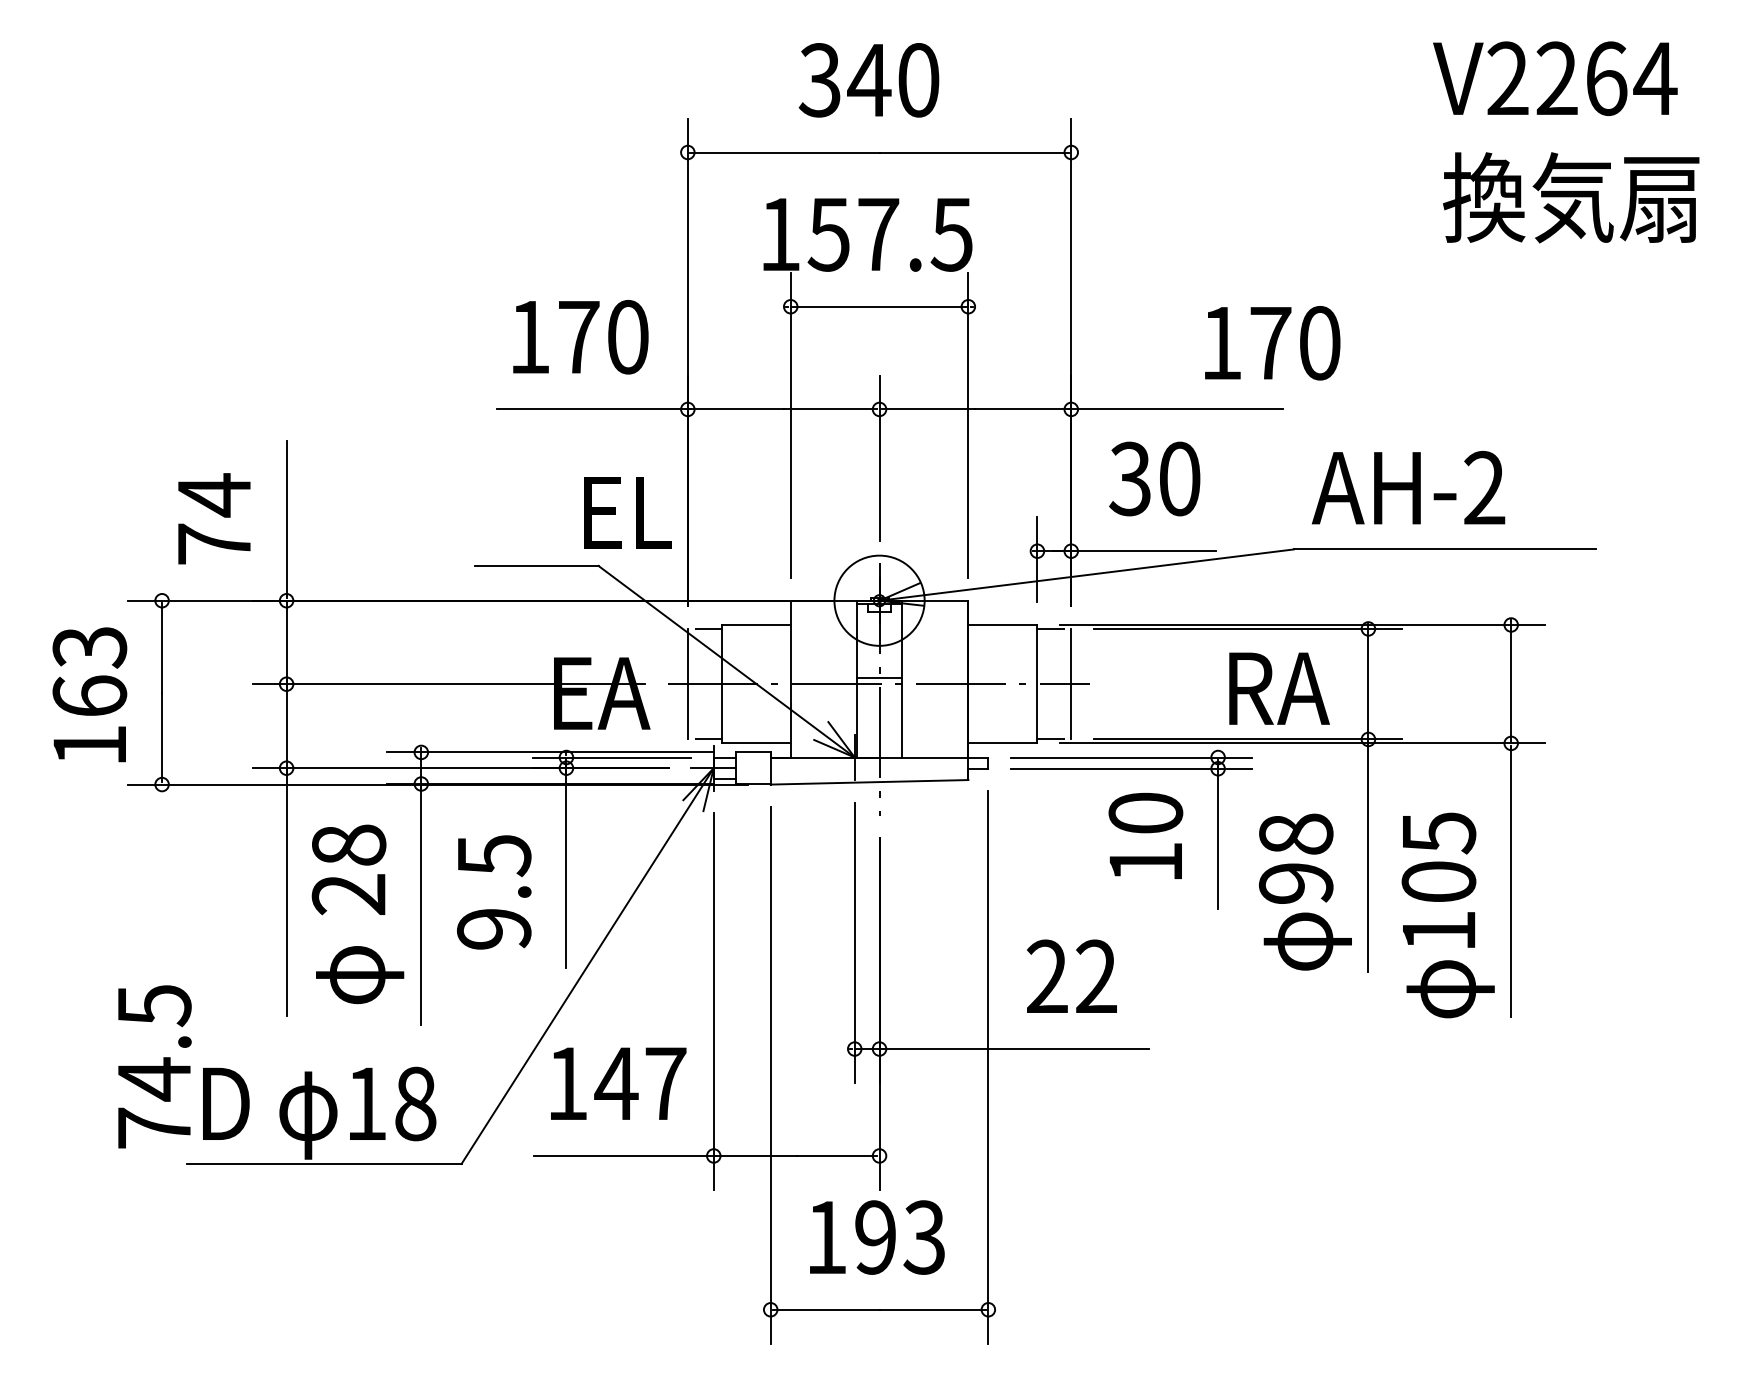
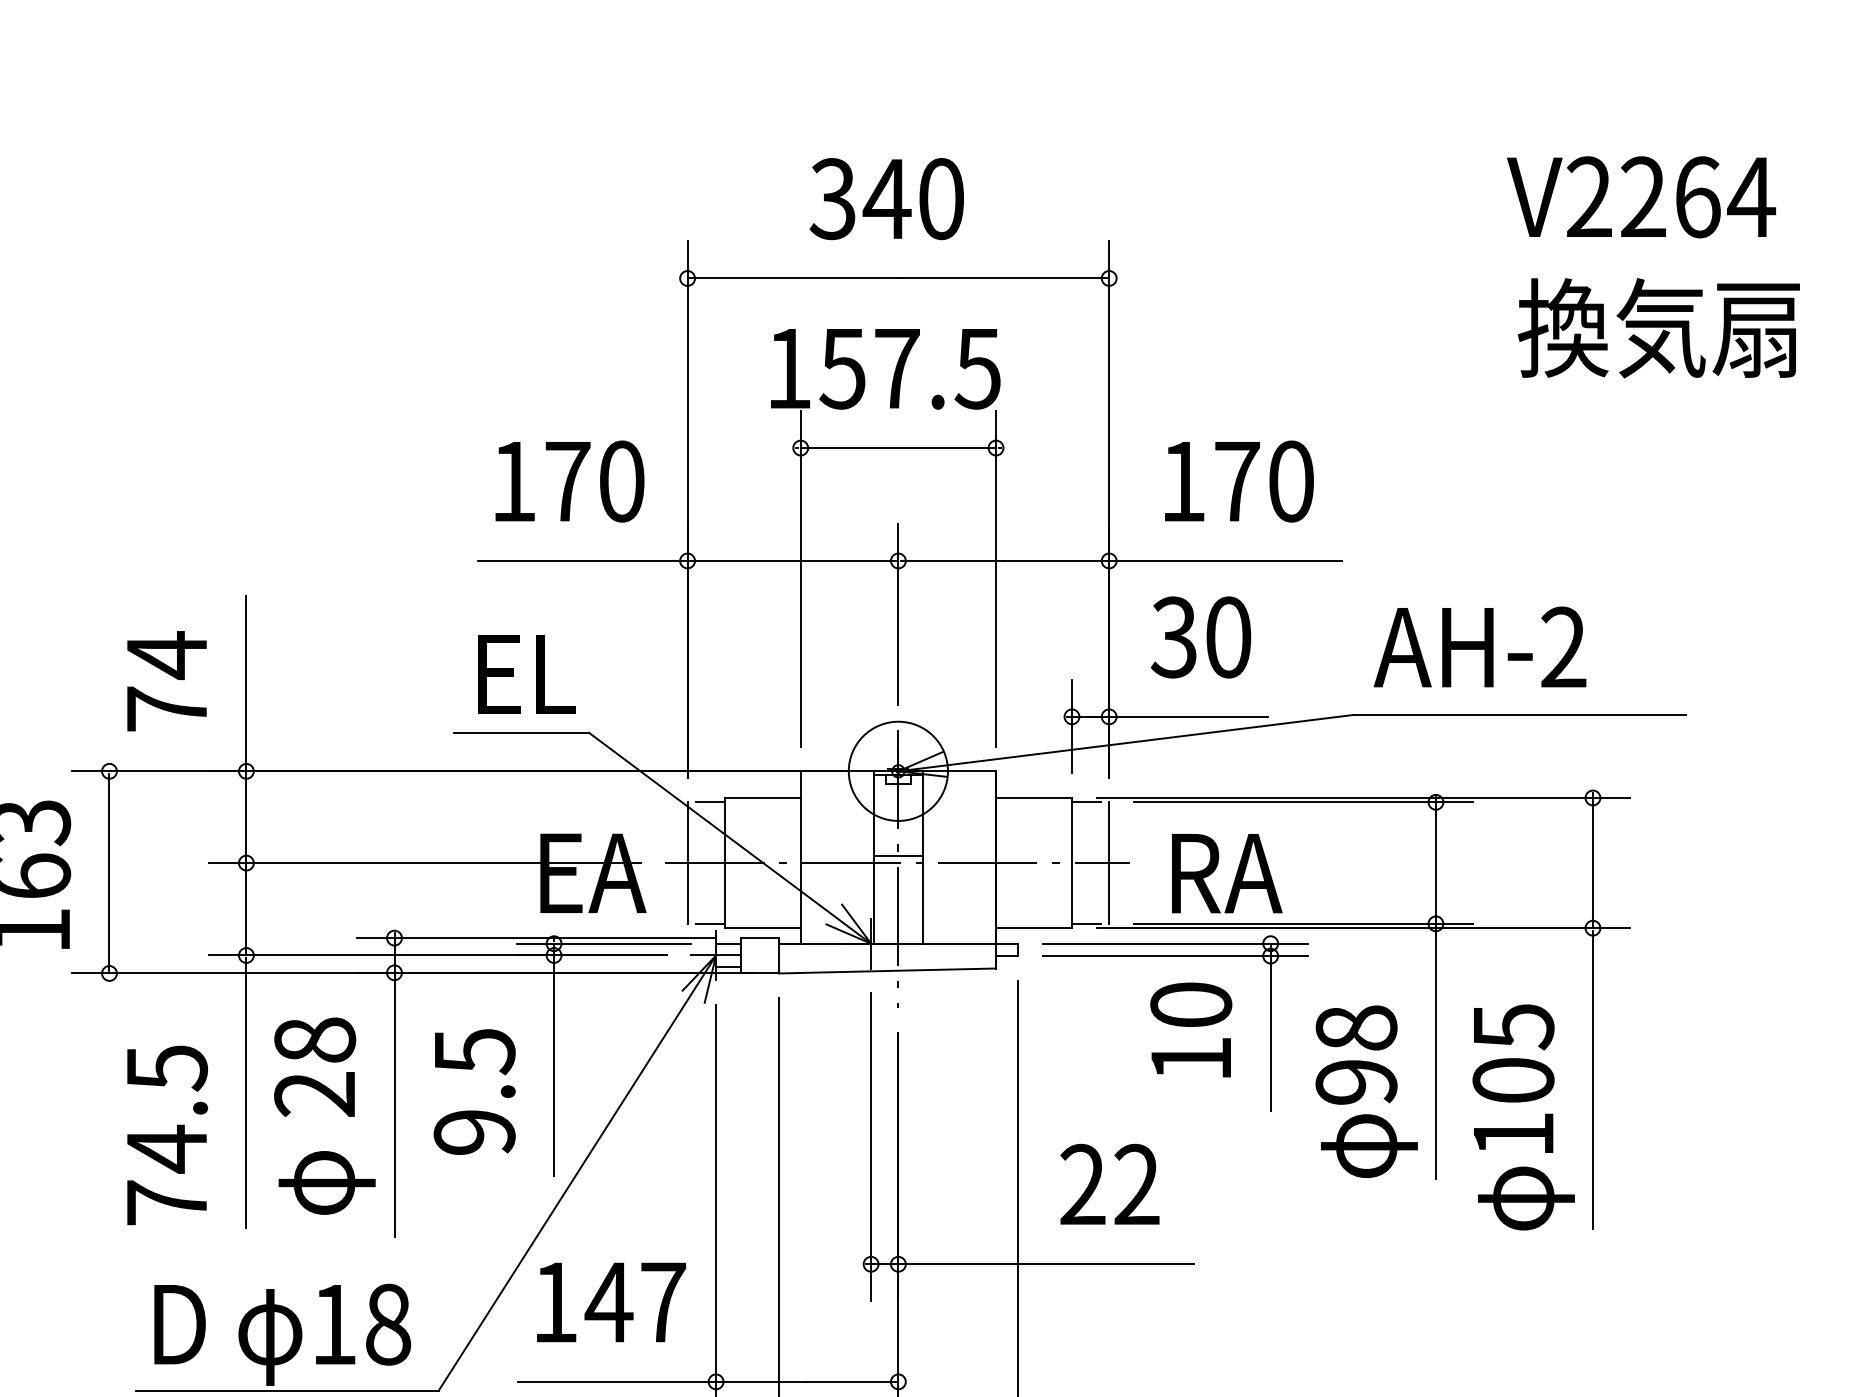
text: (1272, 343) -> (1239, 481), moved
text: (627, 512) -> (526, 674), moved
text: (1279, 688) -> (1227, 873), moved
text: (154, 1066) -> (167, 1135), moved

